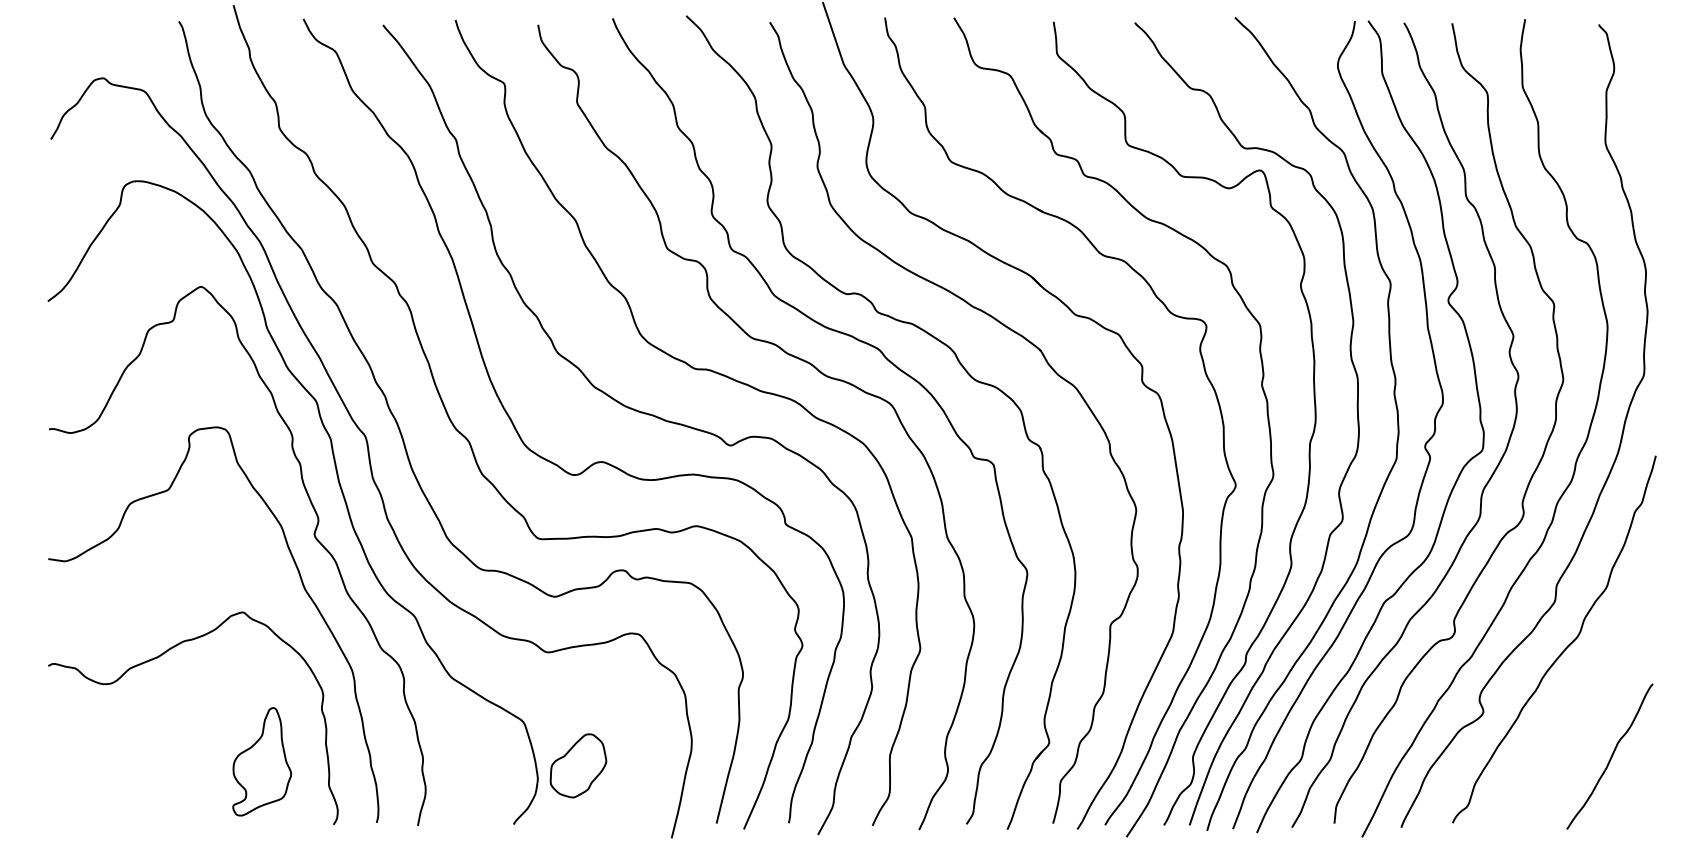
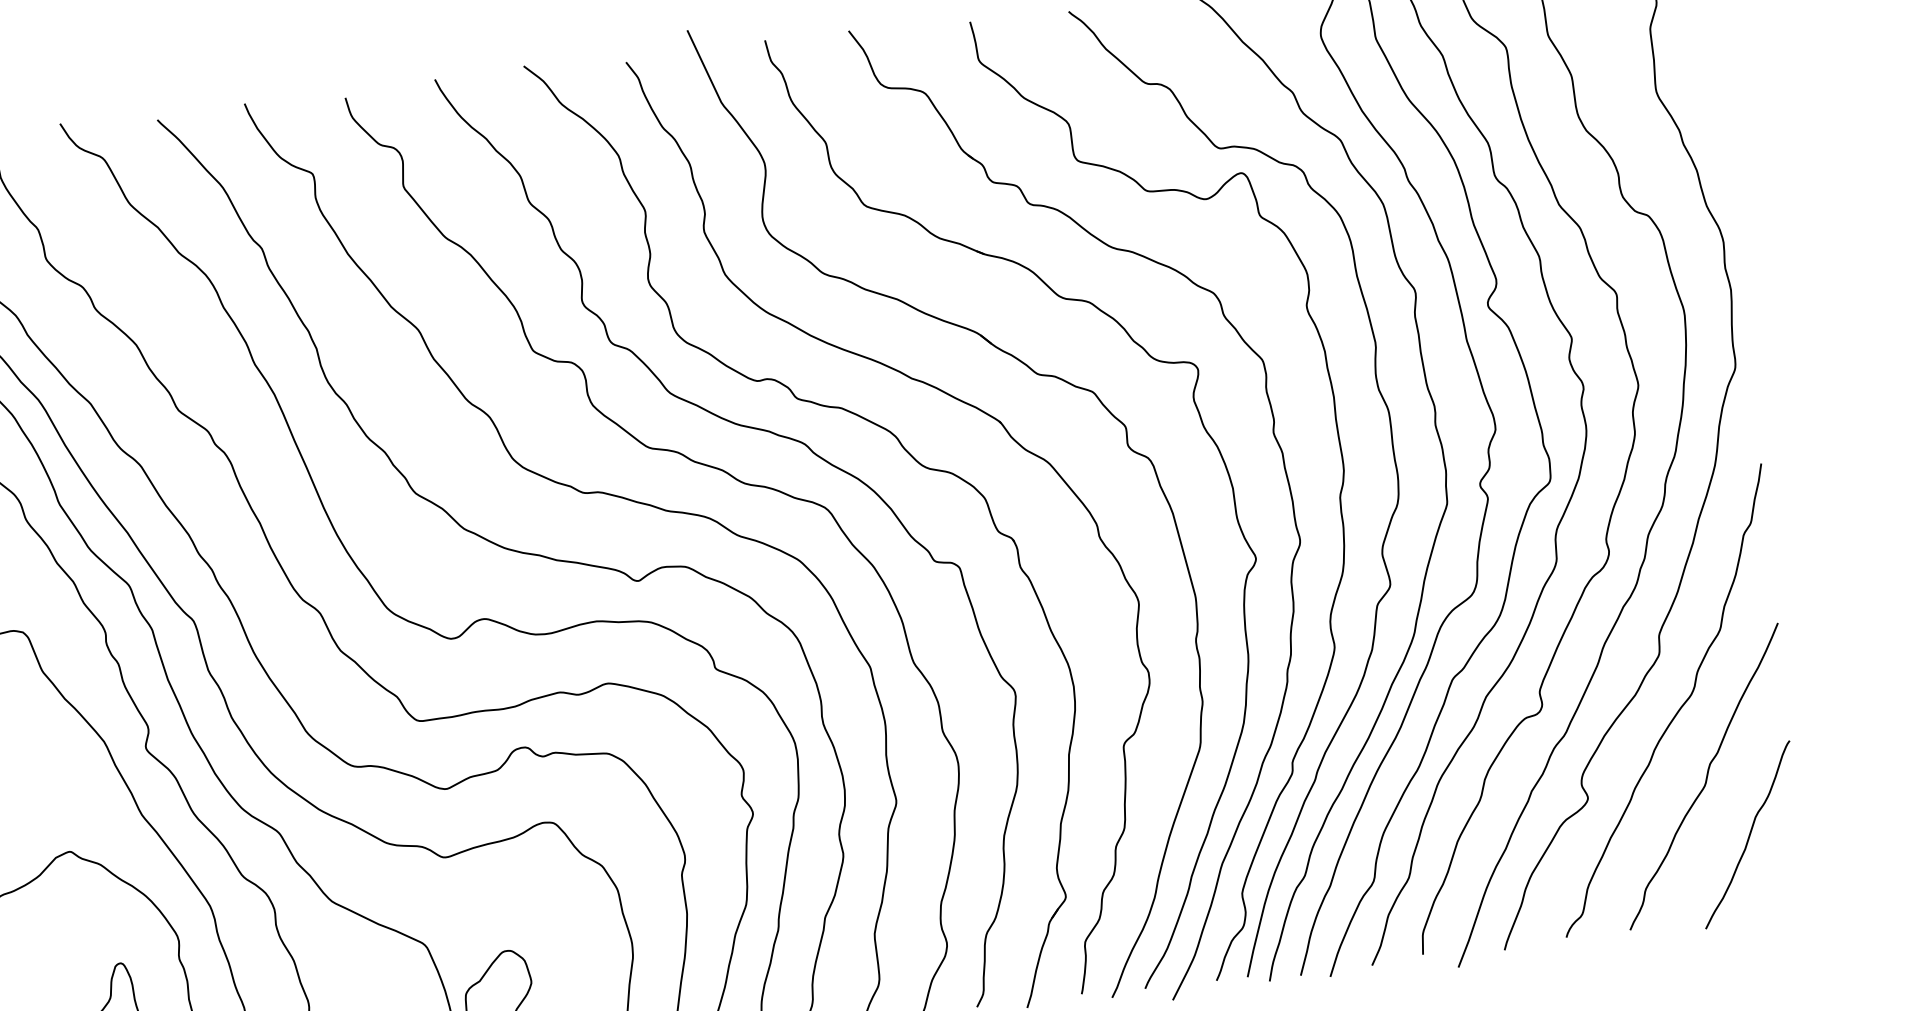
curve: (1581, 704) -> (1705, 775), added

